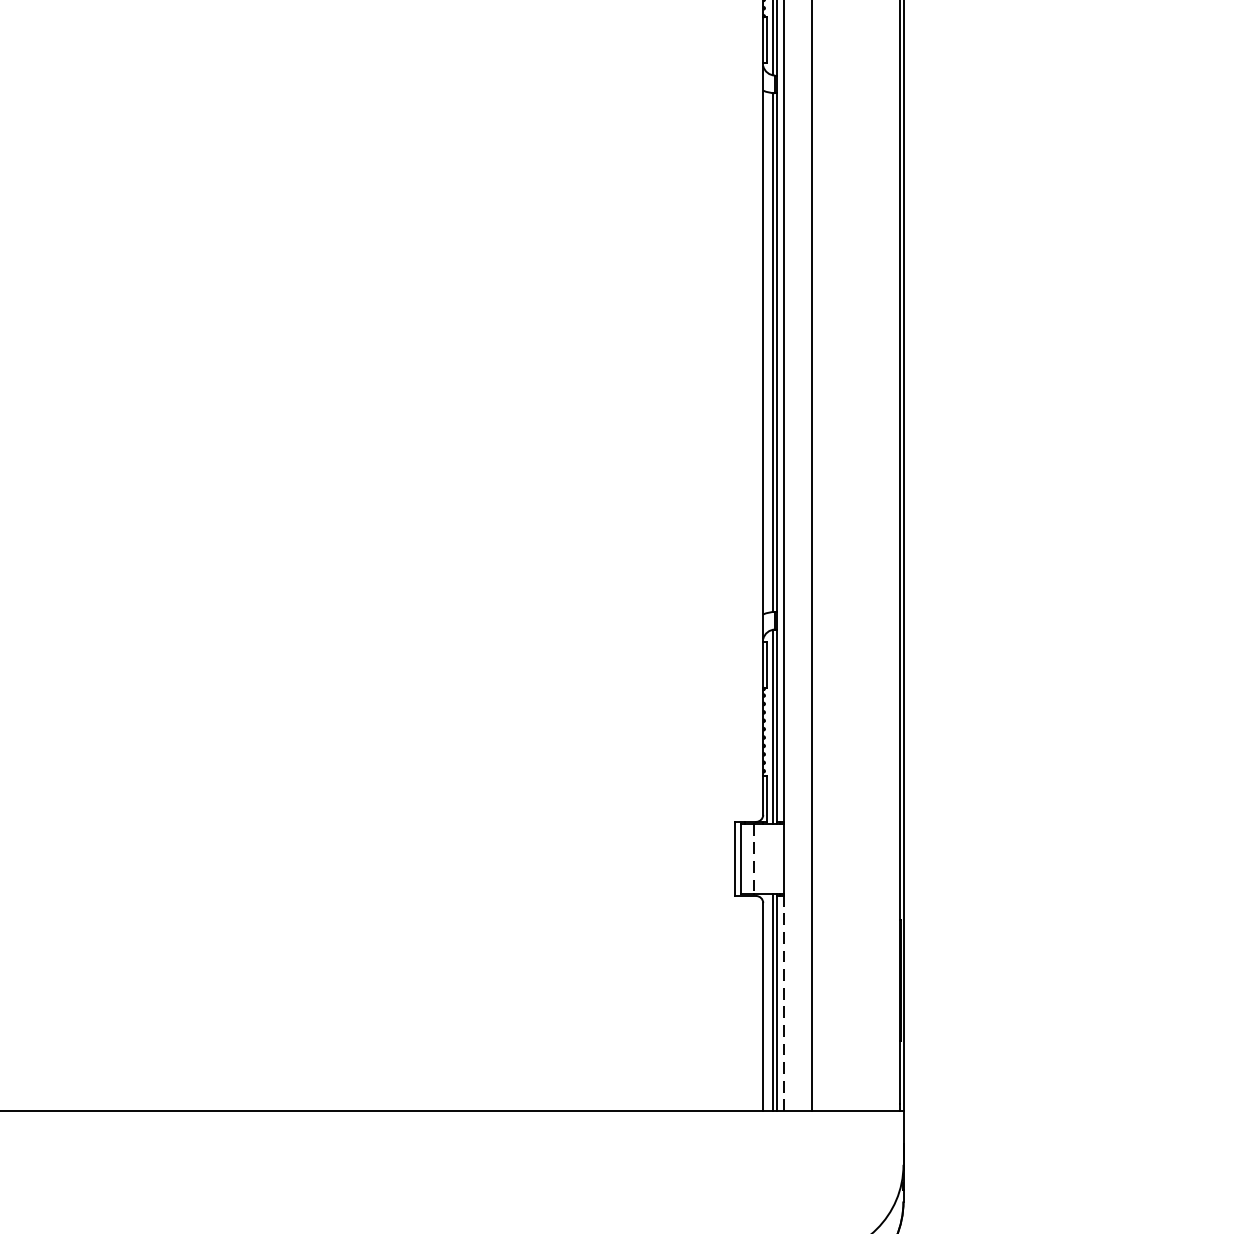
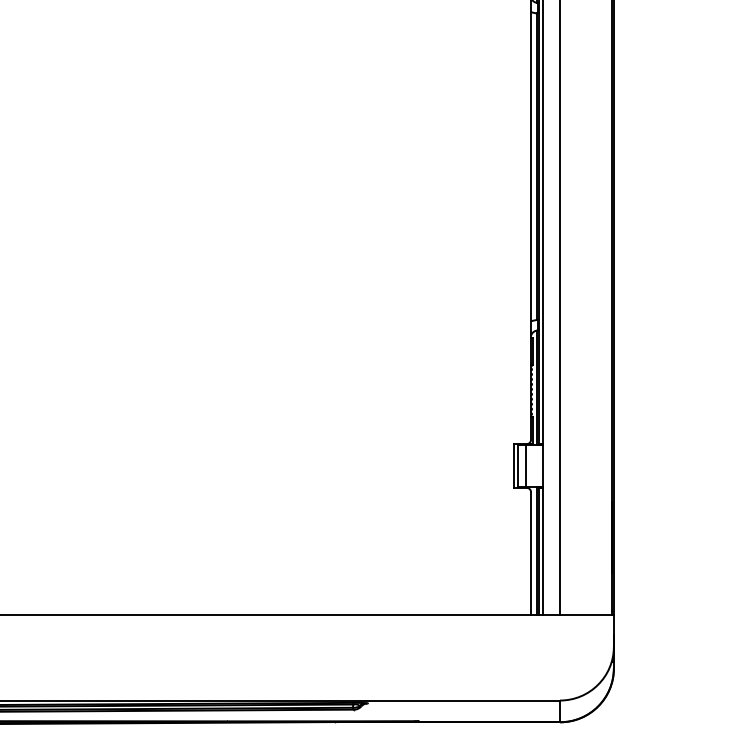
line: (753, 859) -> (525, 466), dashed -> solid
line: (784, 1003) -> (543, 551), dashed -> solid

